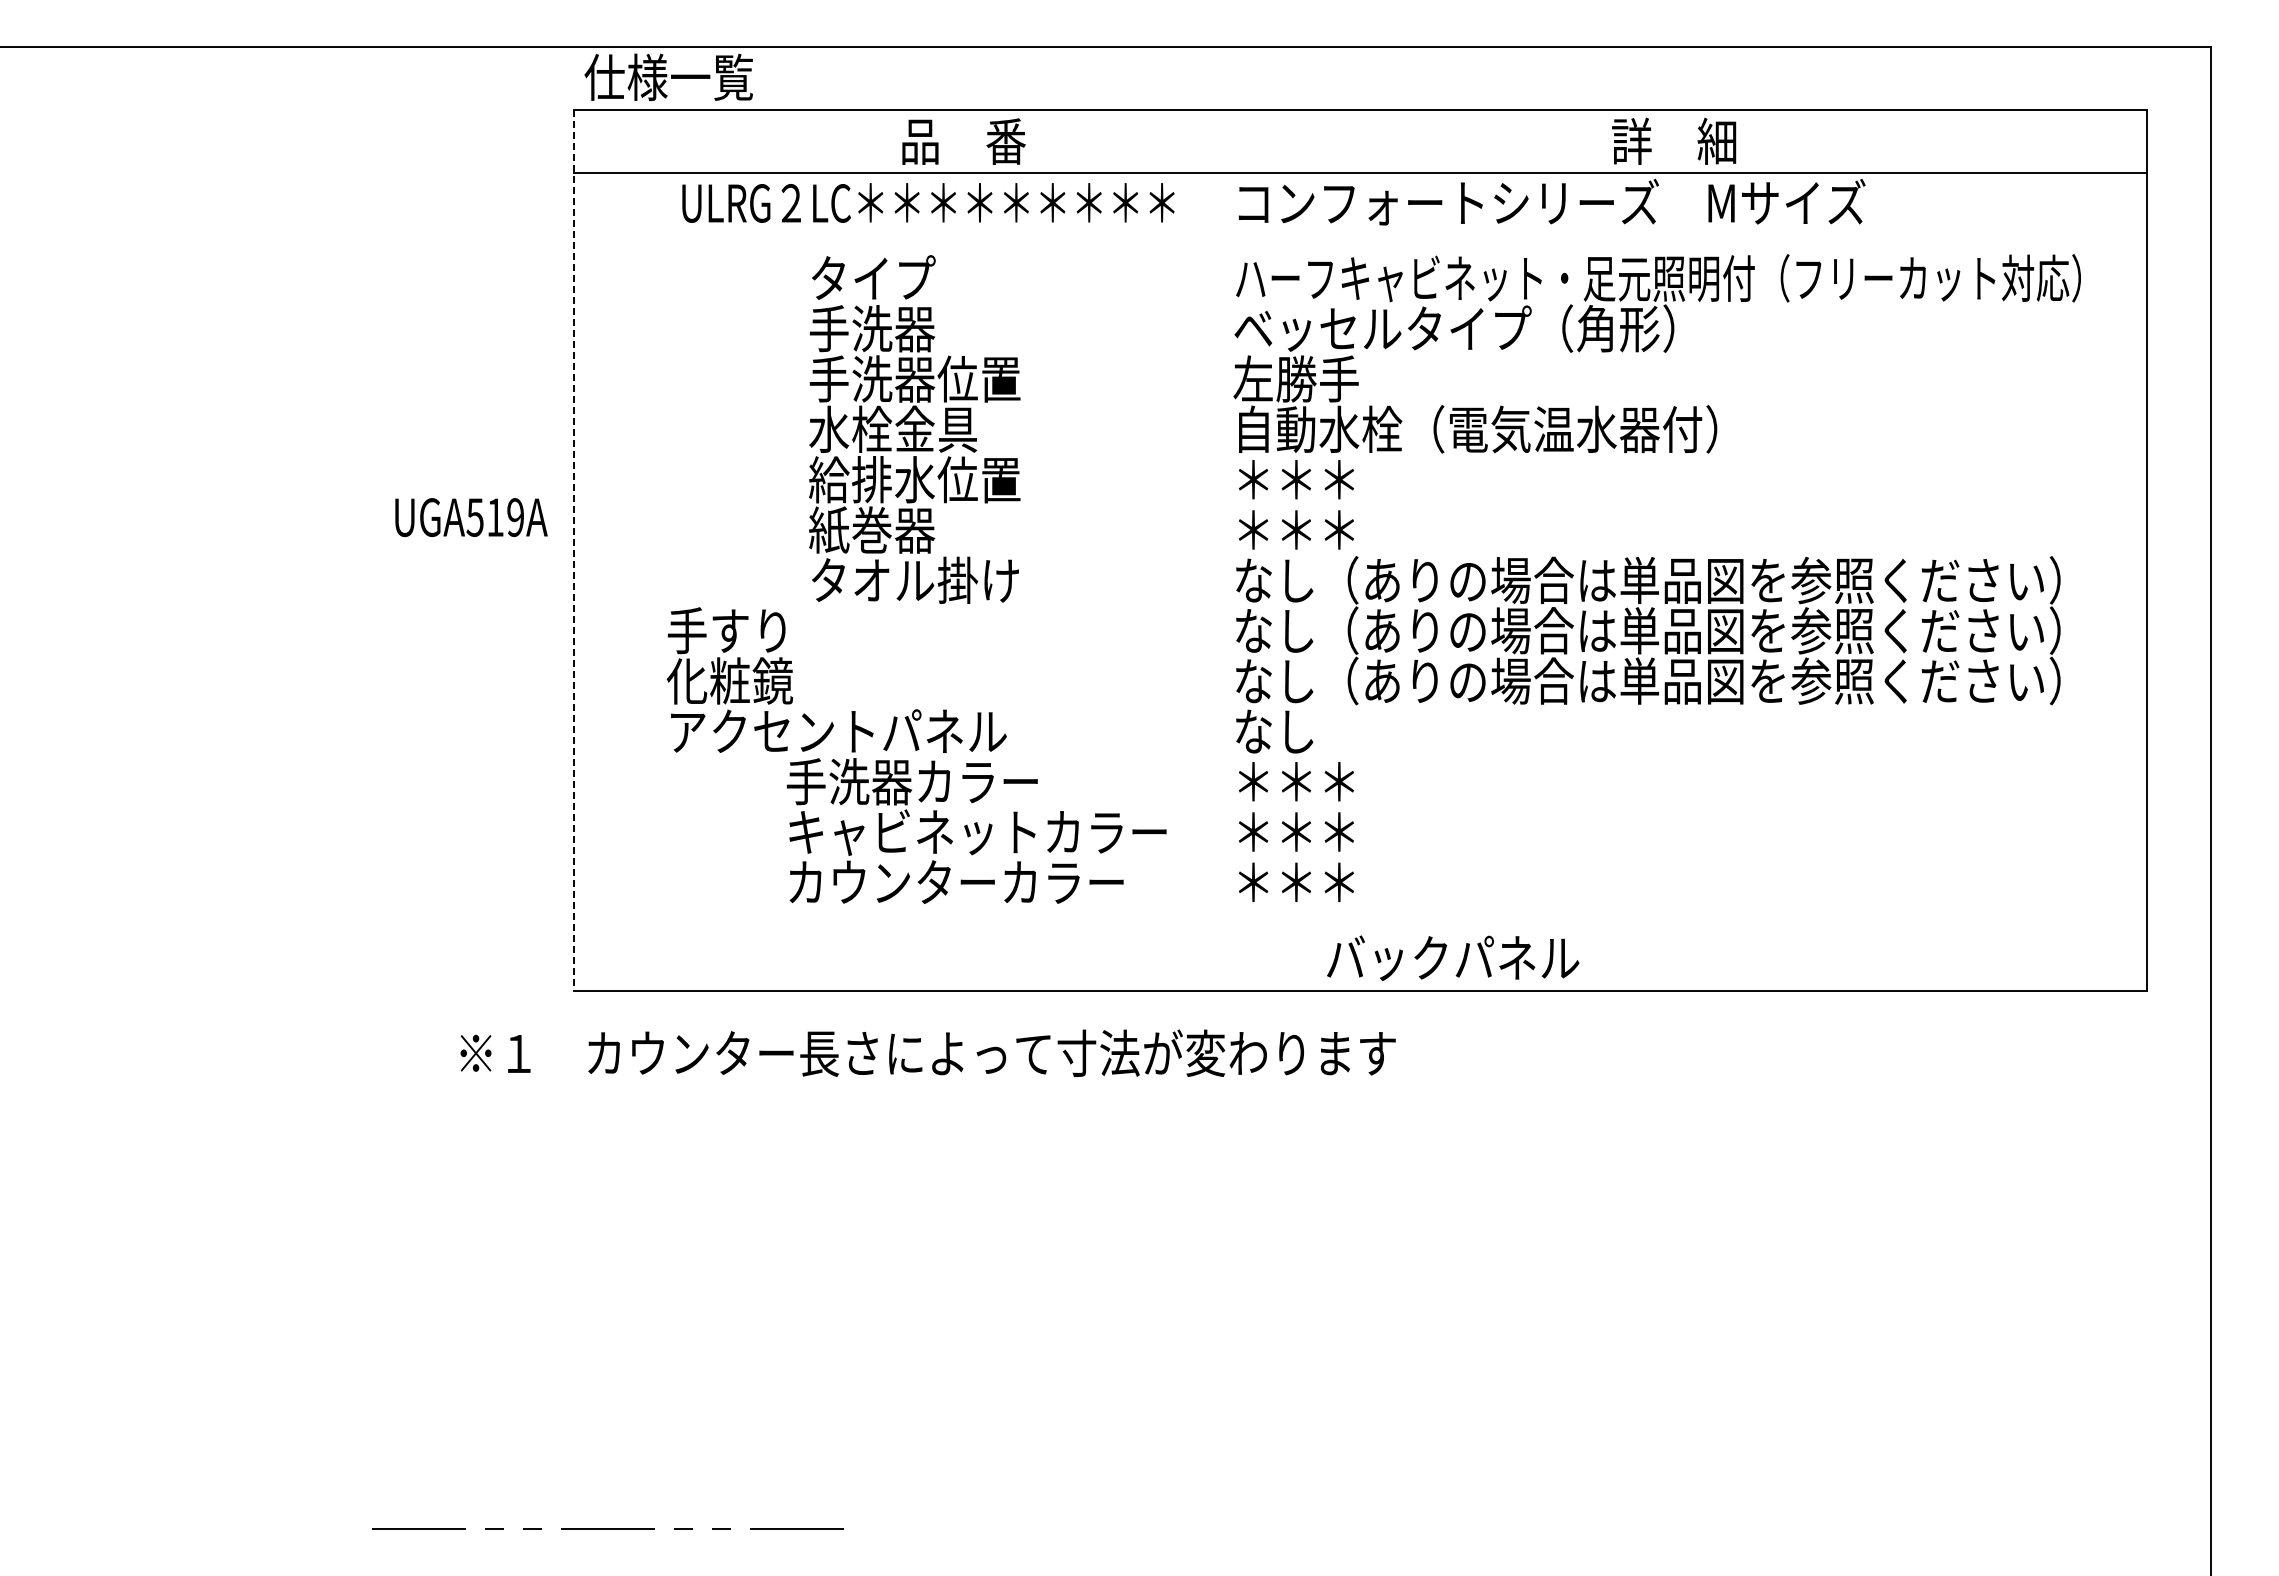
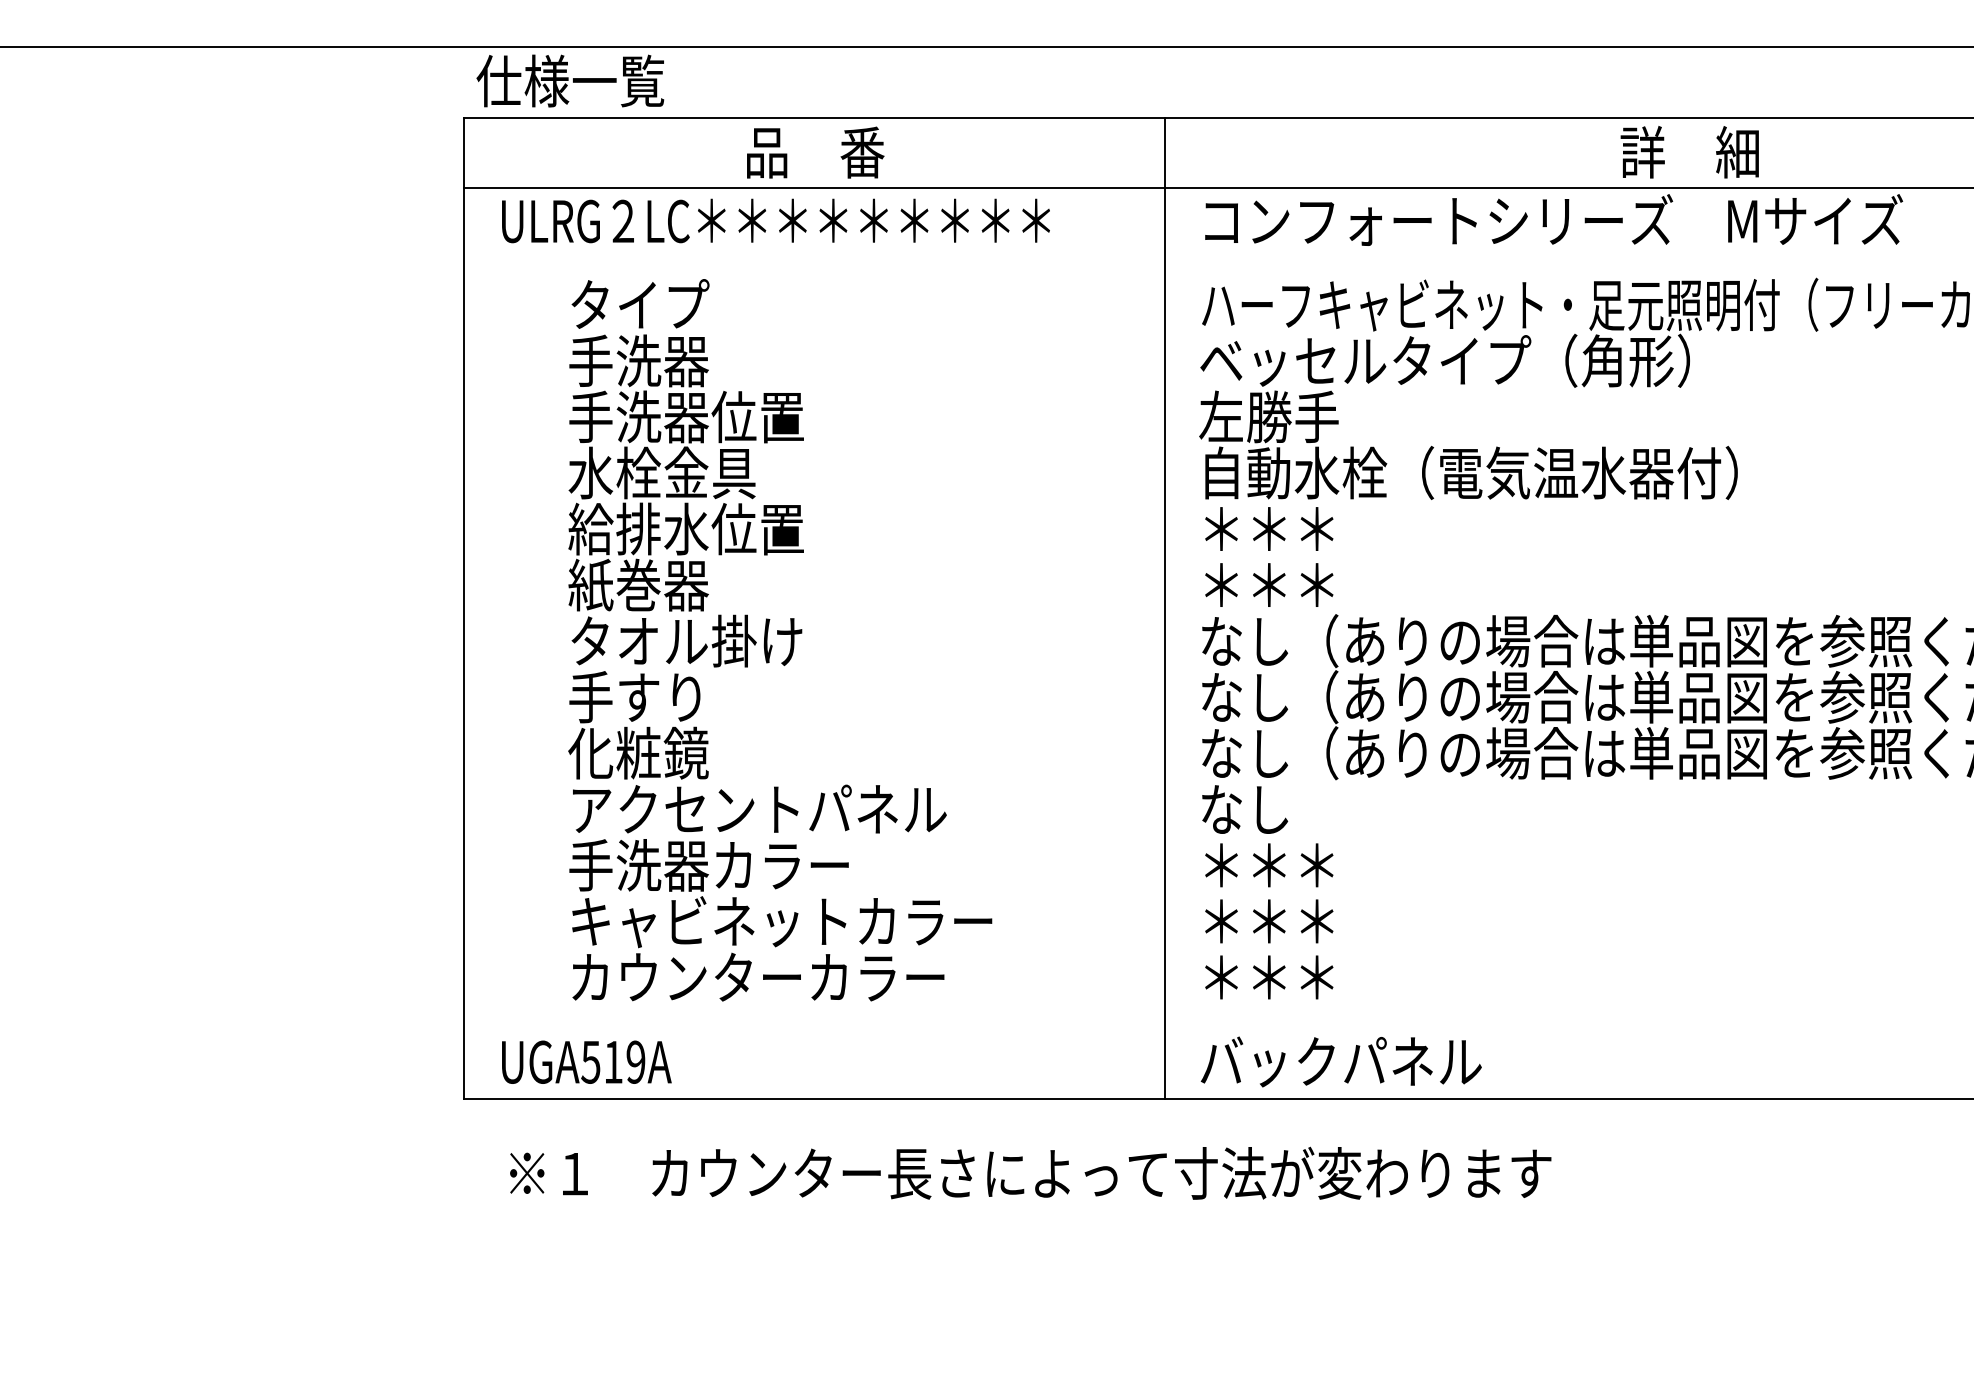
text: (963, 141) -> (815, 152), moved
text: (928, 202) -> (776, 220), moved
text: (914, 429) -> (685, 473), moved
text: (471, 517) -> (586, 1062), moved
line: (1202, 550) -> (1164, 607), added
line: (573, 551) -> (464, 609), dashed -> solid
text: (976, 830) -> (780, 919), moved
text: (1453, 958) -> (1341, 1062), moved
text: (927, 1052) -> (1029, 1172), moved

